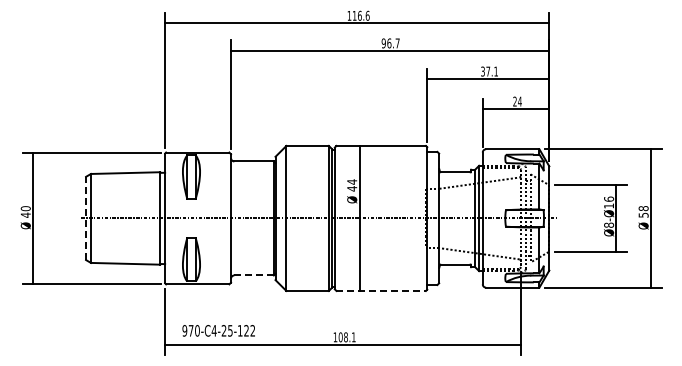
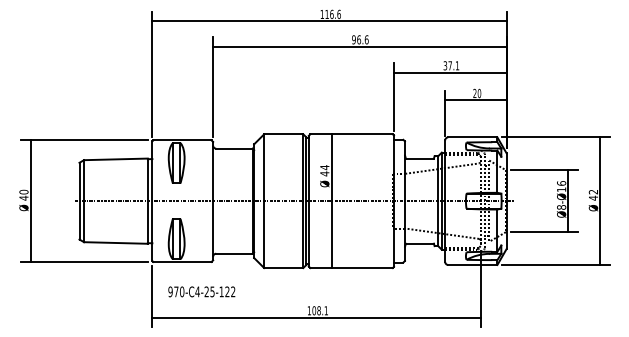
text: (397, 43) -> (366, 39), 96.7 -> 96.6
text: (519, 101) -> (479, 93), 24 -> 20
text: (643, 211) -> (593, 194), 58 -> 42
line: (86, 218) -> (79, 201), dashed -> solid
line: (254, 275) -> (234, 253), dashed -> solid
line: (381, 290) -> (351, 267), dashed -> solid
text: (218, 330) -> (201, 291), moved

